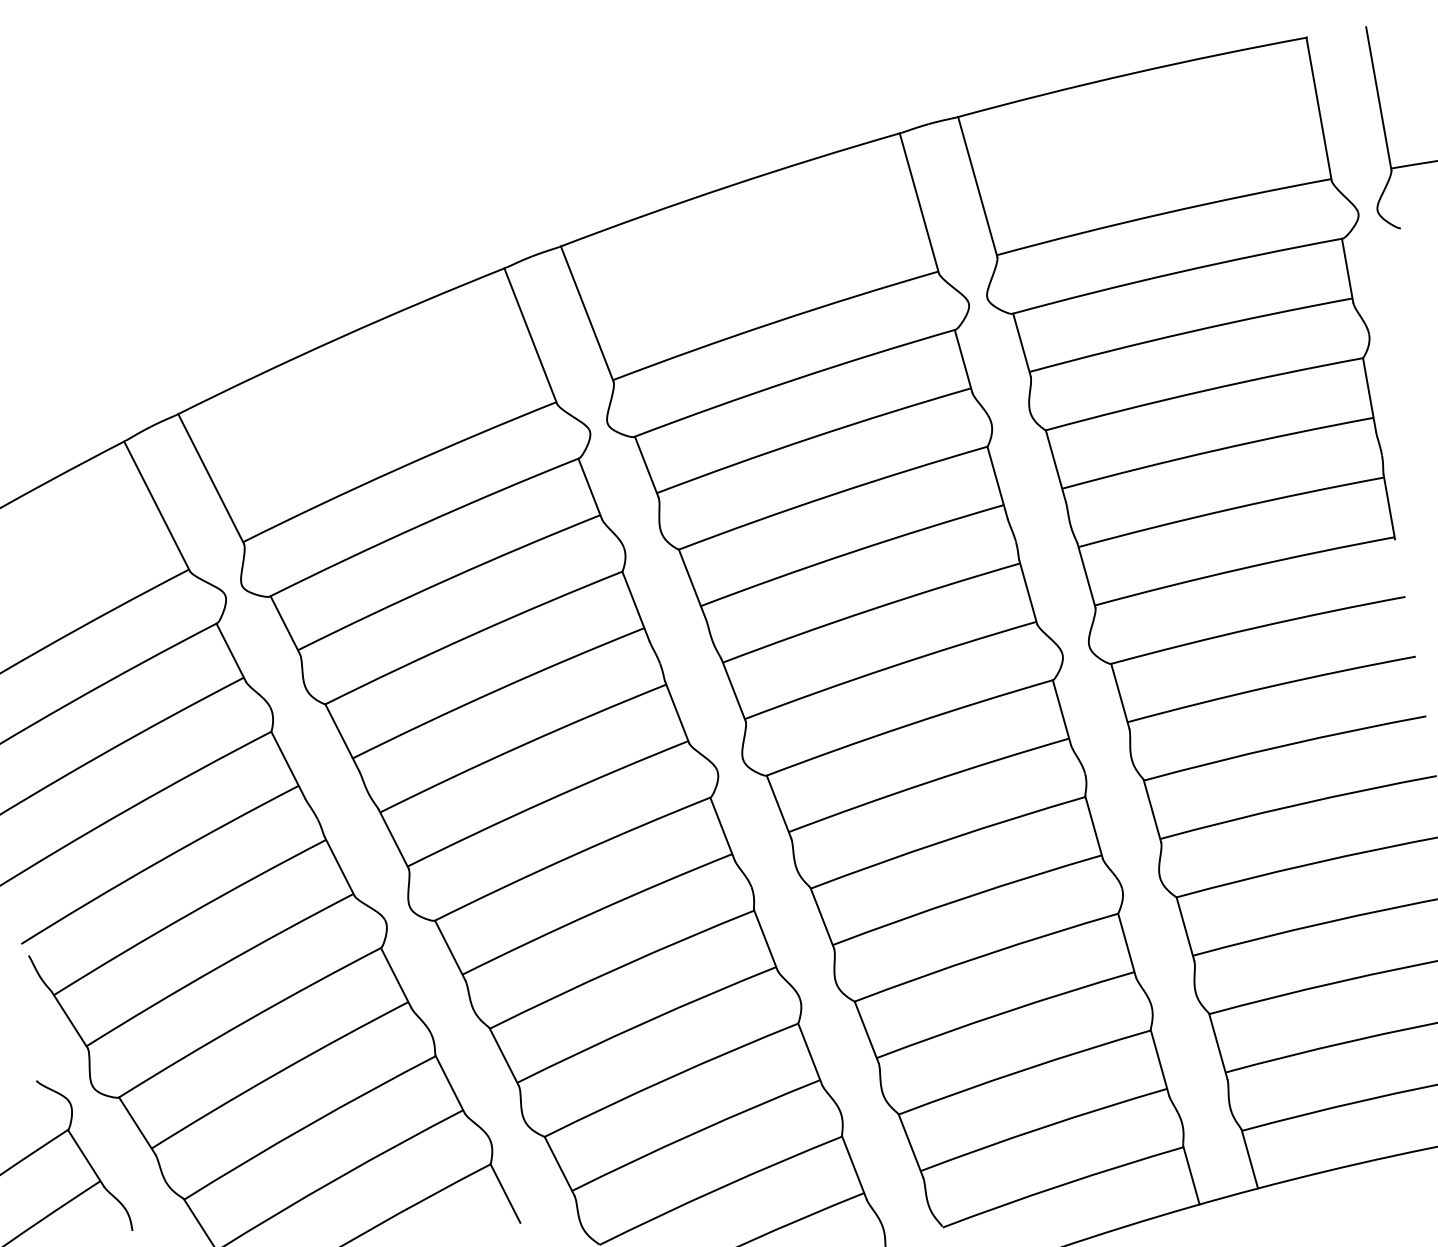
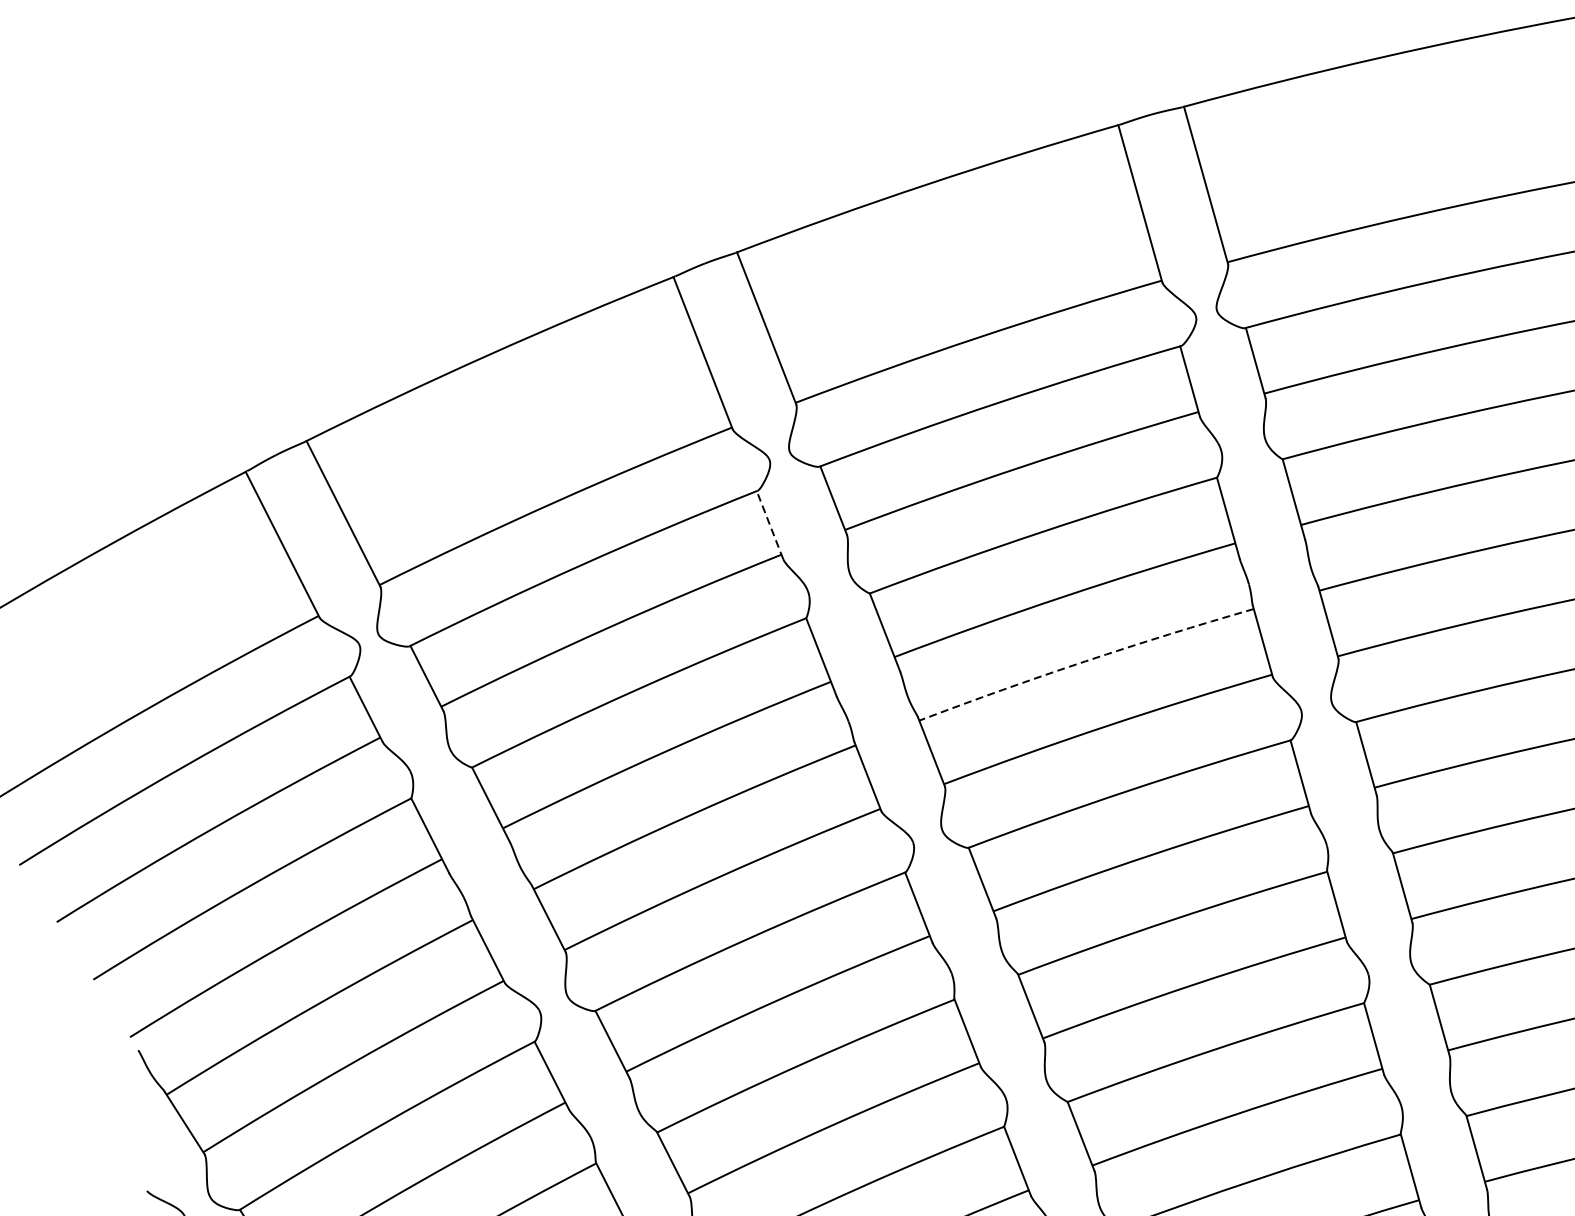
line: (590, 488) -> (770, 524), solid -> dashed
arc: (870, 610) -> (1085, 661), solid -> dashed

